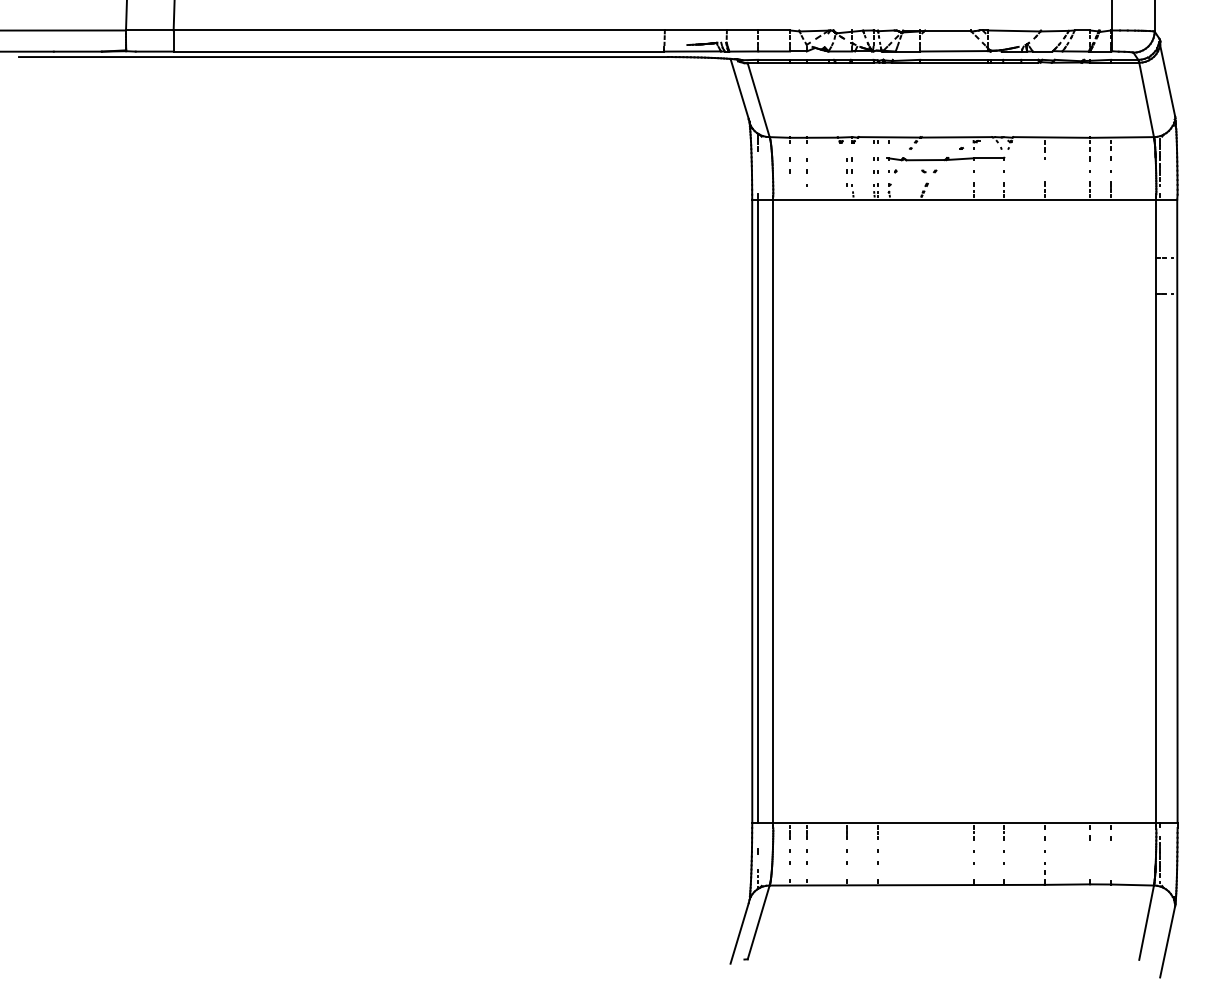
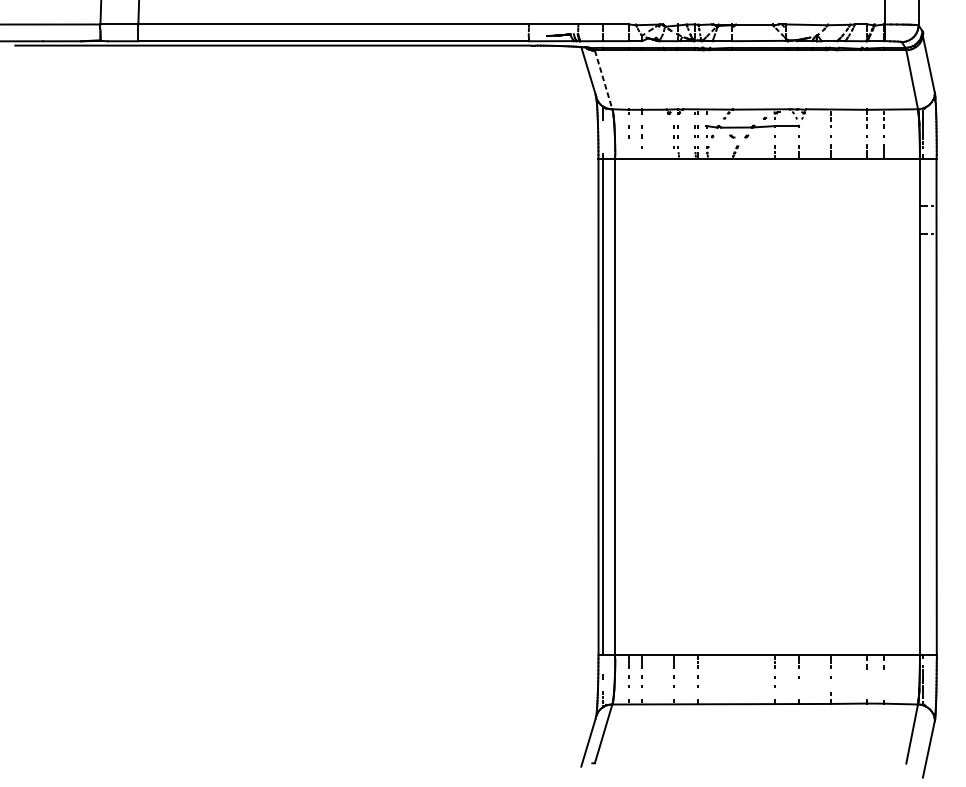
line: (758, 100) -> (603, 80), solid -> dashed
part: (929, 171) -> (739, 136), size x1.6

